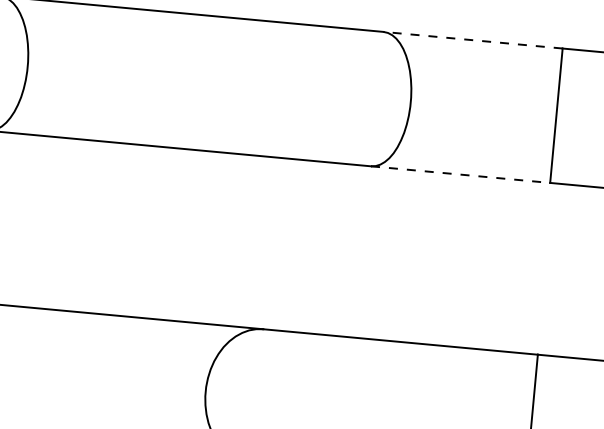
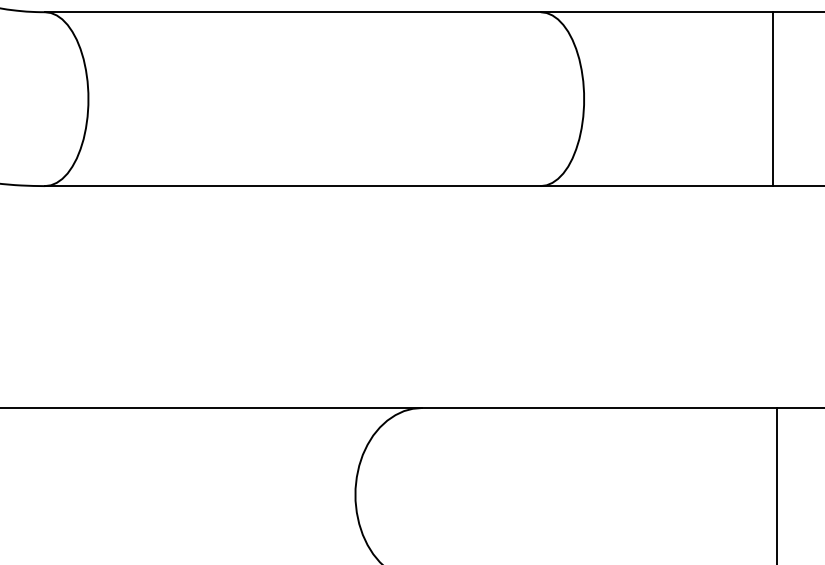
line: (472, 40) -> (656, 12), dashed -> solid
line: (460, 174) -> (656, 186), dashed -> solid

